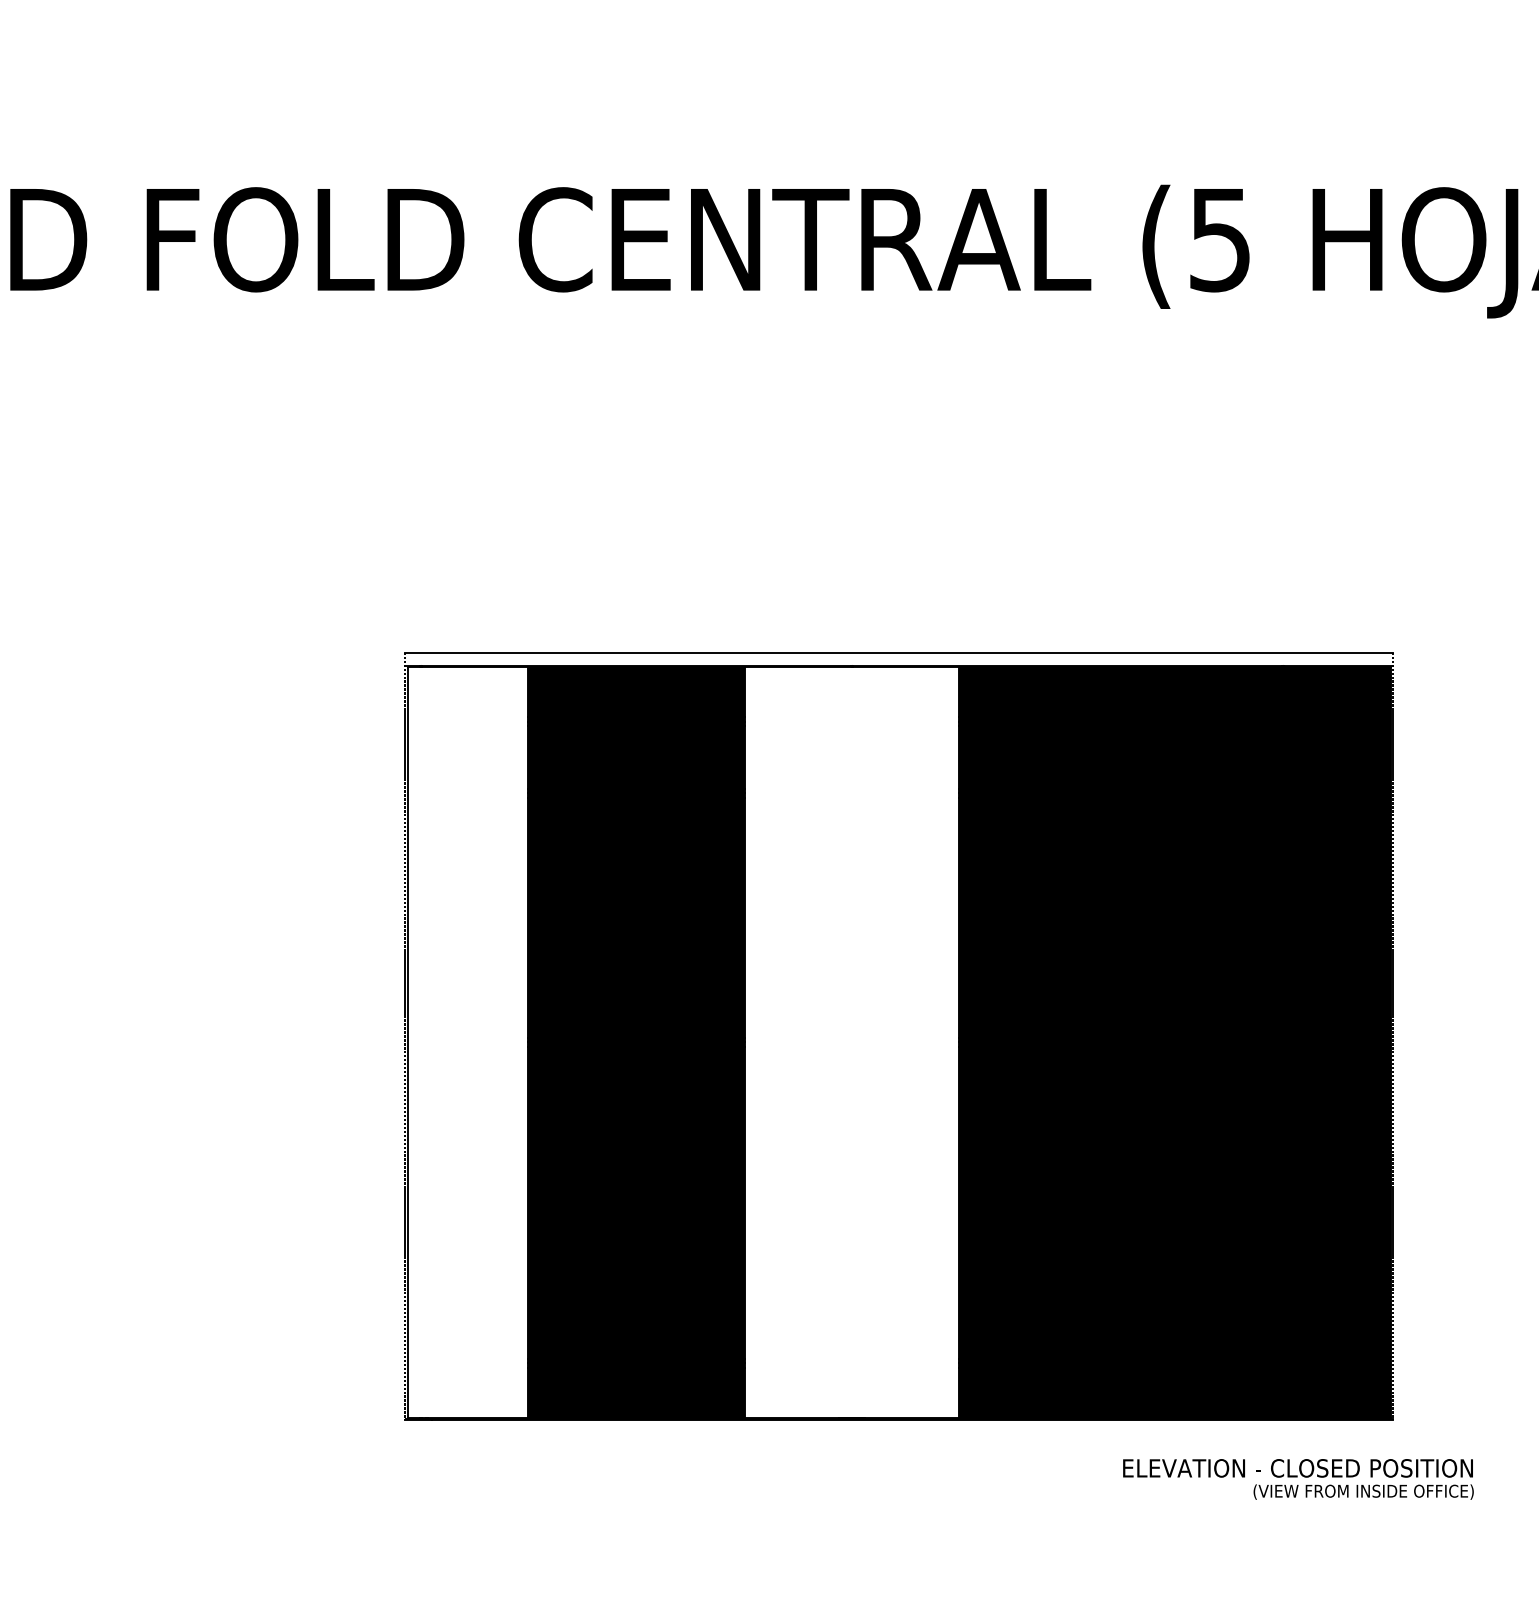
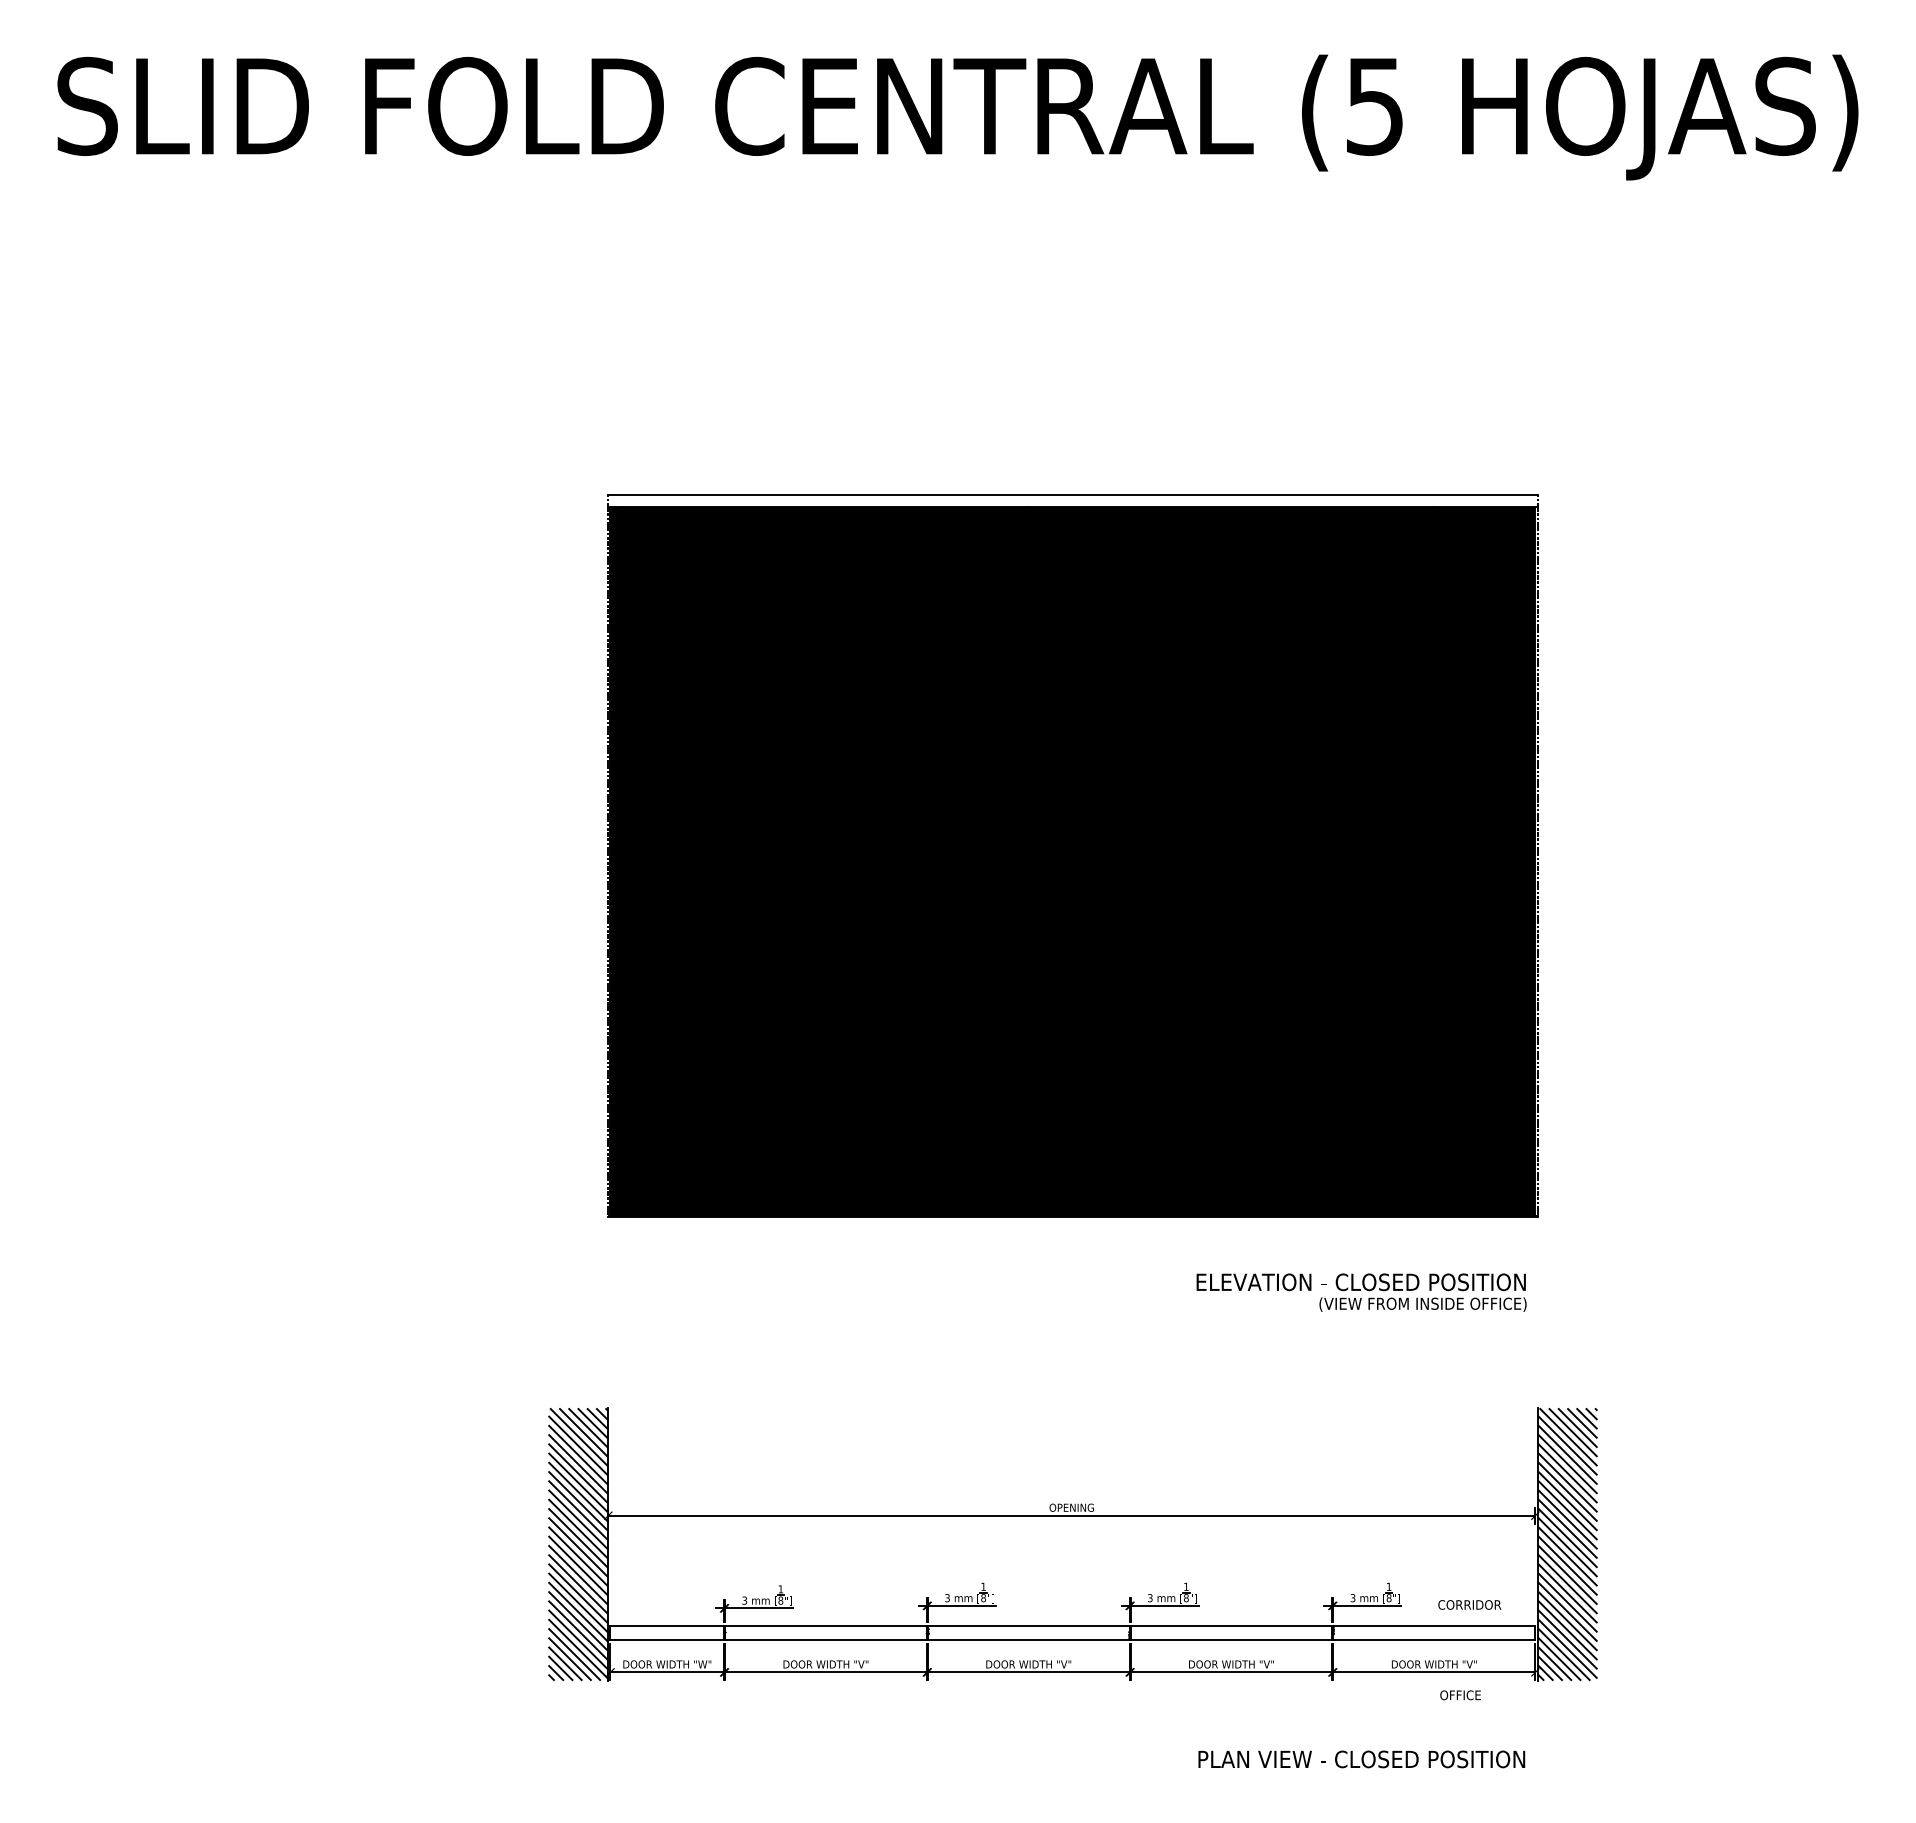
fill: (468, 1042) -> (667, 861), added
fill: (851, 1042) -> (1028, 861), added
text: (1298, 1479) -> (1361, 1292), moved

